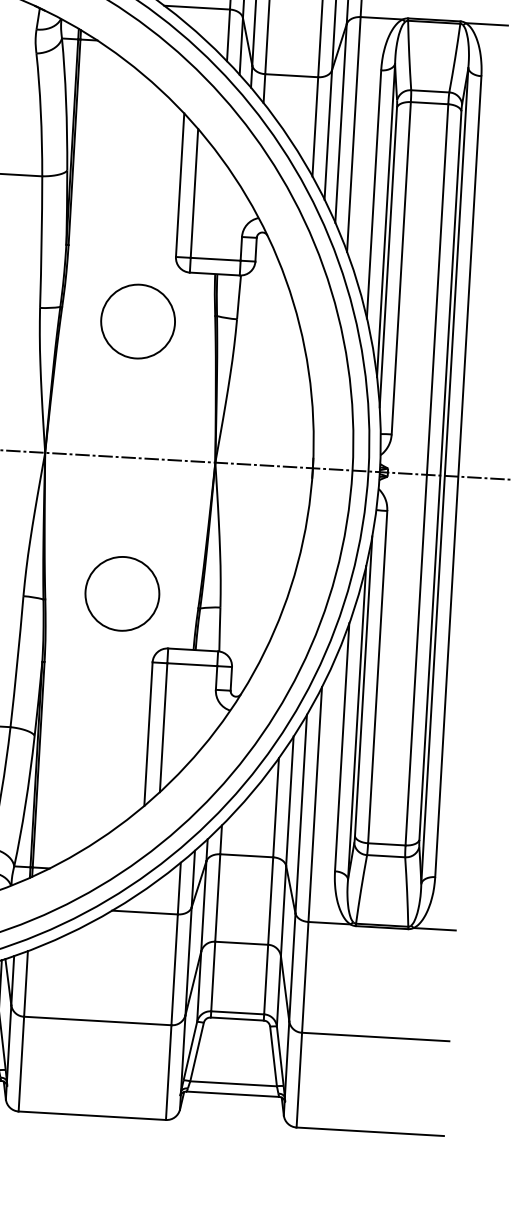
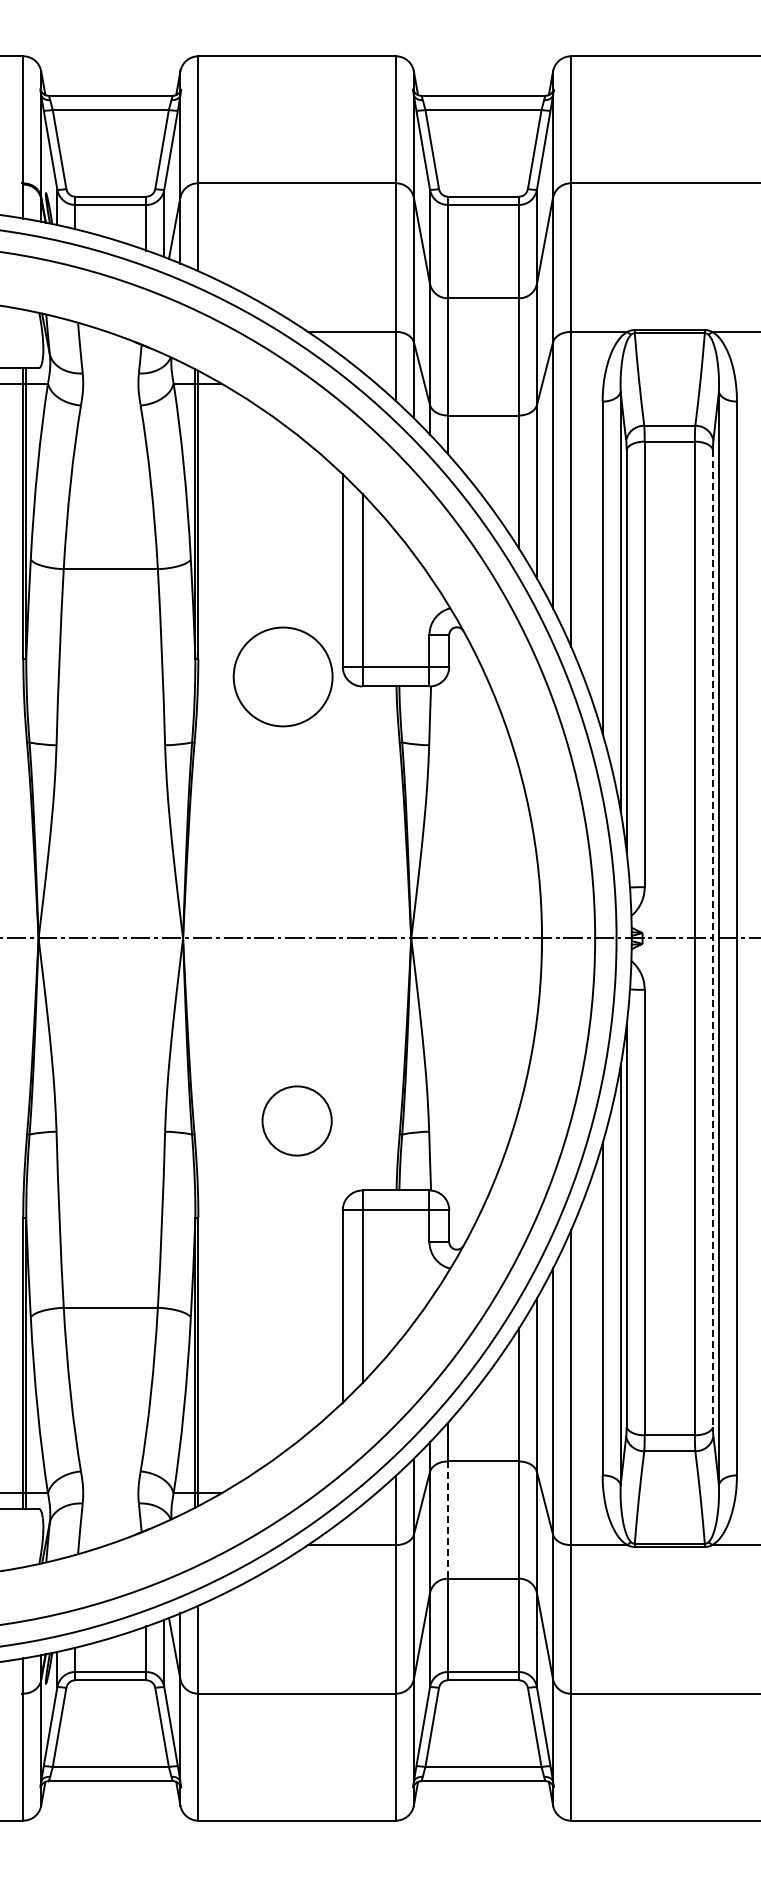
circle: (137, 321) -> (282, 676), moved
line: (440, 475) -> (712, 938), solid -> dashed
circle: (121, 593) -> (296, 1120), size x0.7
line: (218, 898) -> (448, 1520), solid -> dashed

